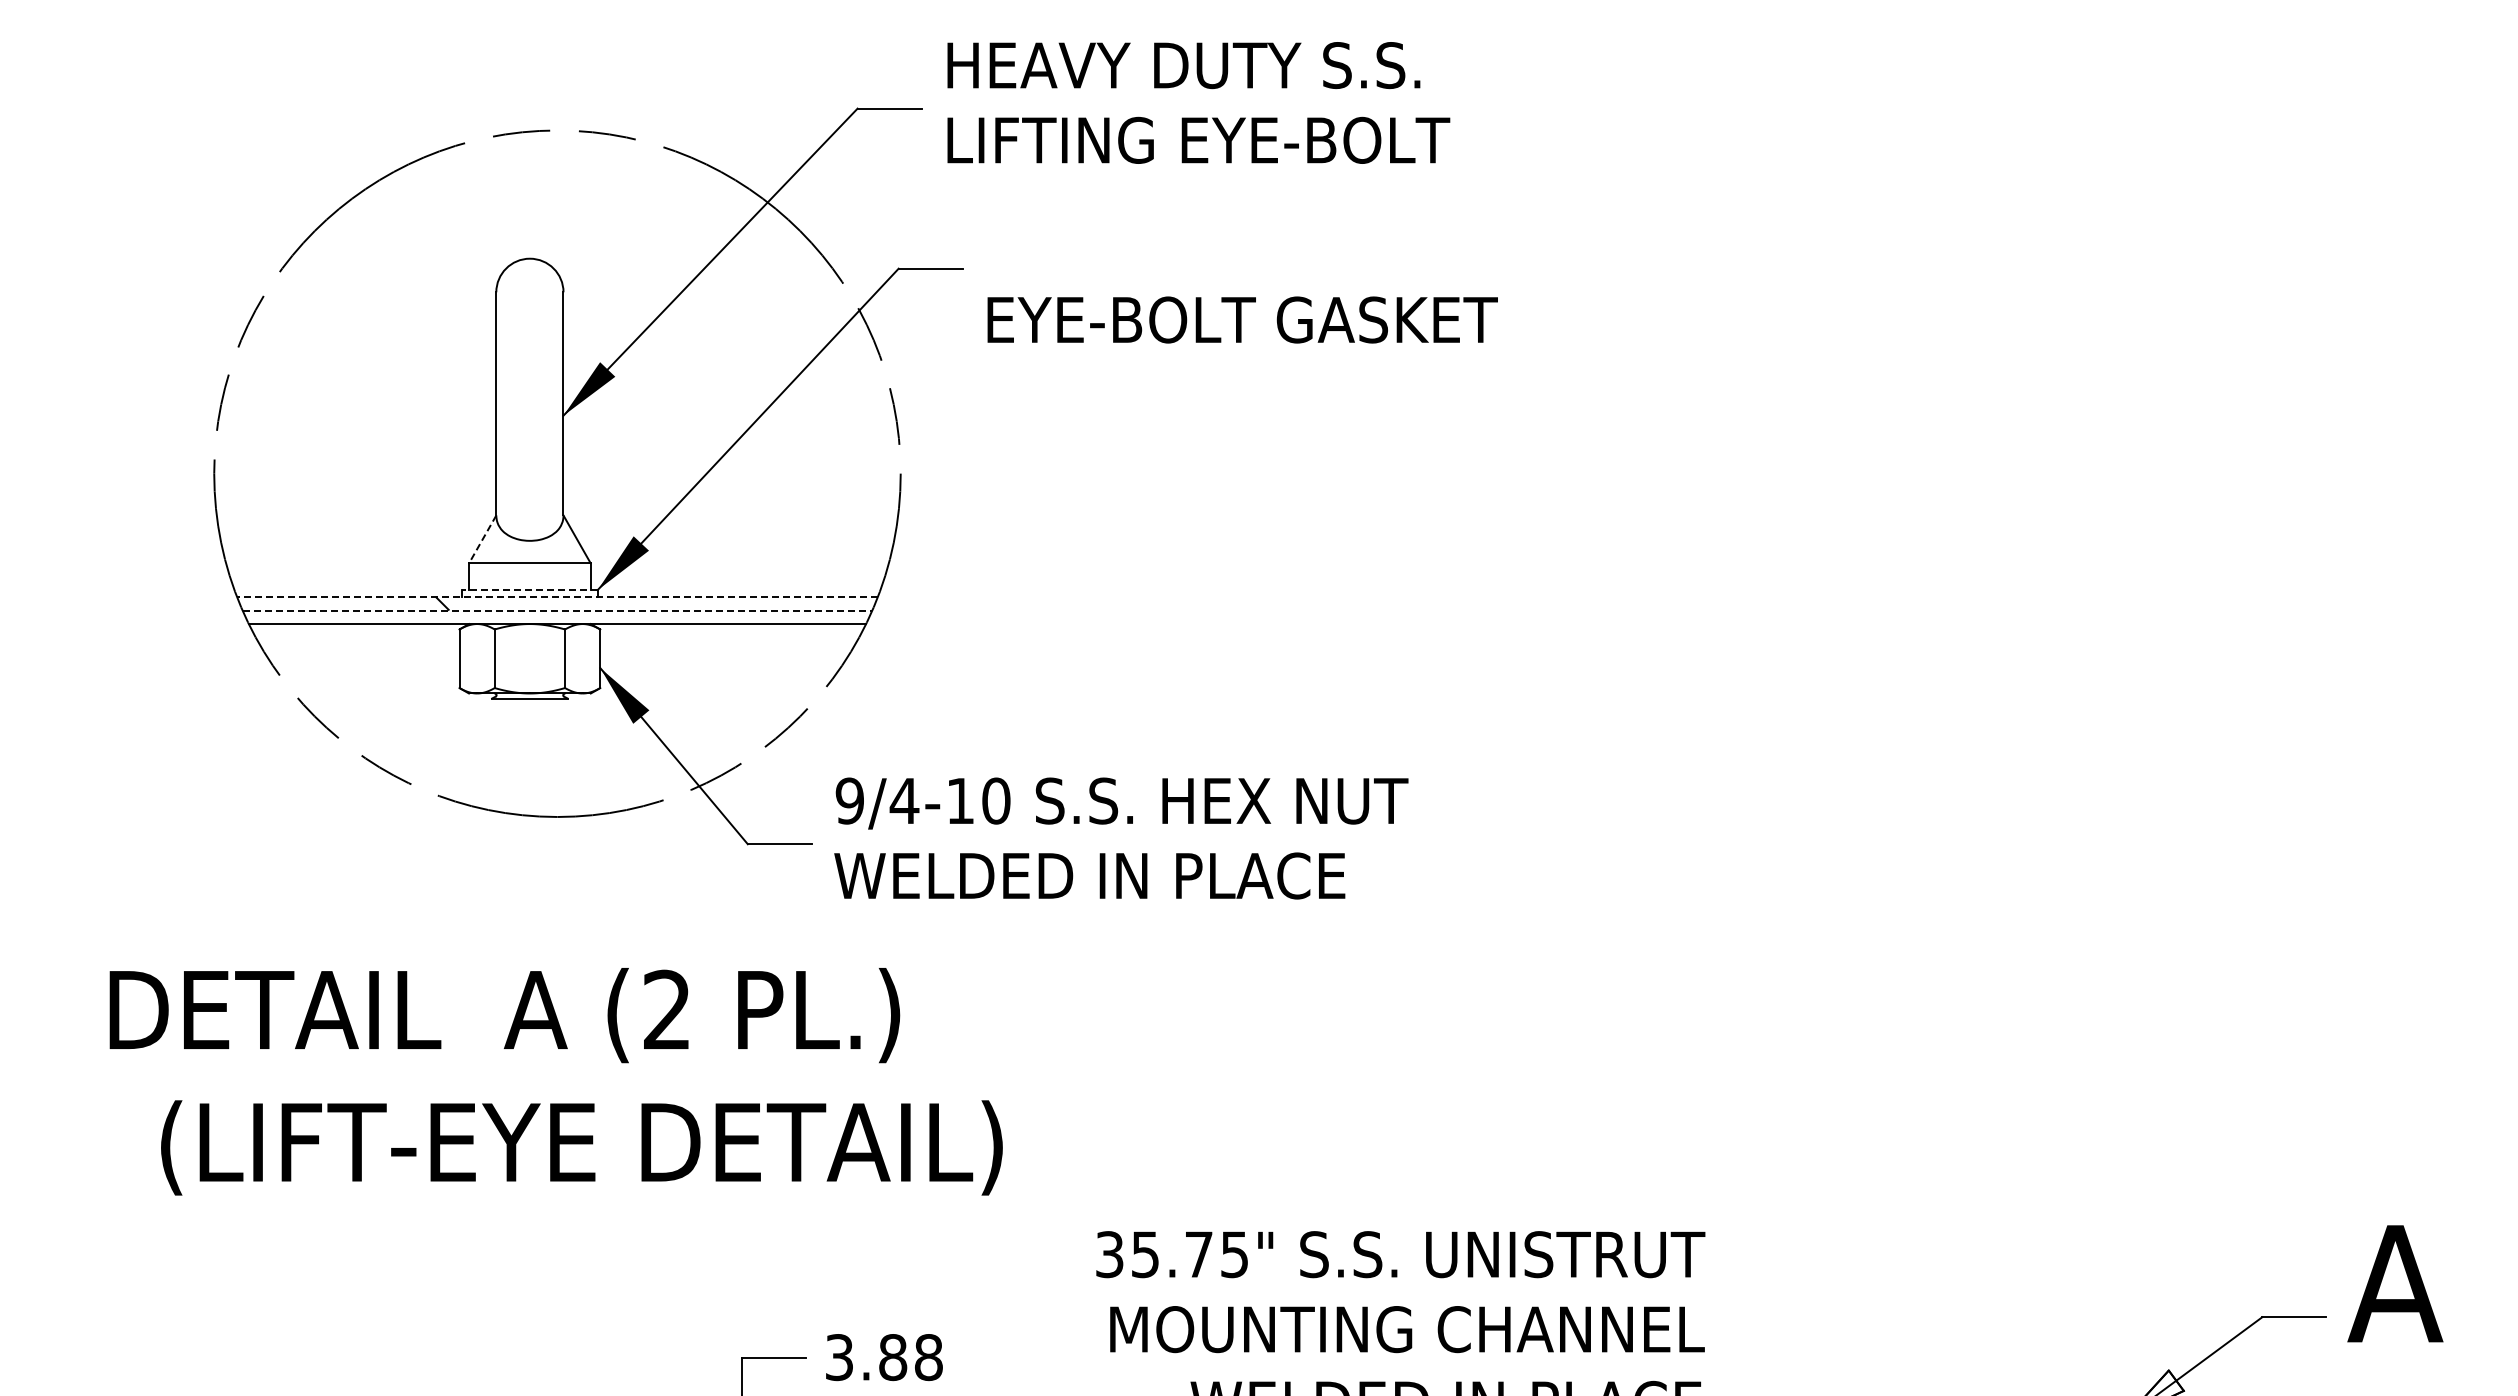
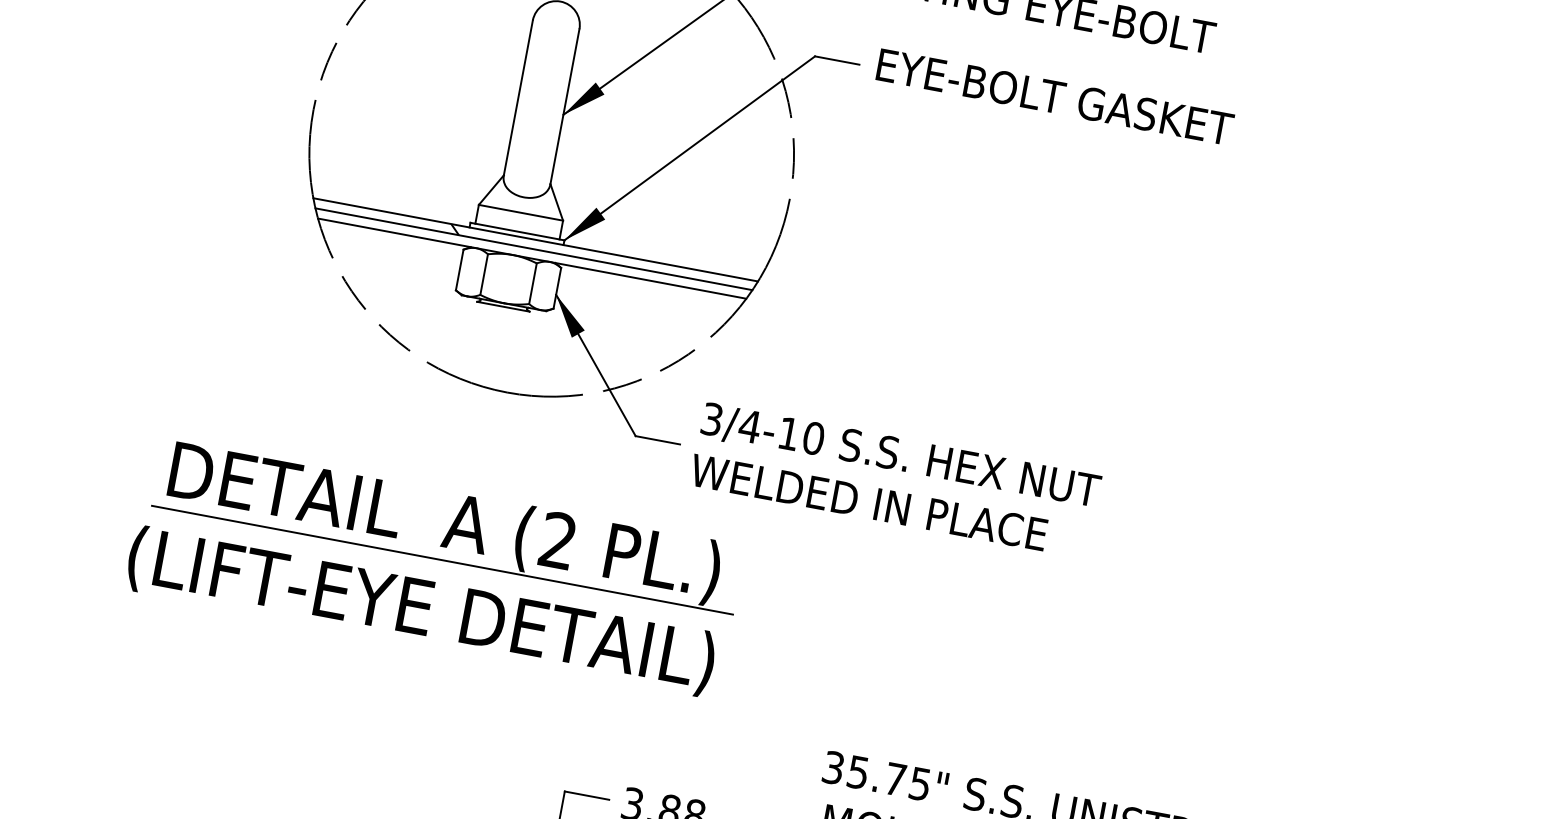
text: (1242, 319) -> (1055, 96), moved
line: (482, 539) -> (491, 190), dashed -> solid
line: (529, 590) -> (517, 231), dashed -> solid
line: (556, 596) -> (535, 239), dashed -> solid
line: (557, 610) -> (533, 249), dashed -> solid
text: (849, 800) -> (711, 419), 9/4-10 -> 3/4-10
line: (510, 1067) -> (442, 560), added
text: (581, 1147) -> (421, 610), moved

